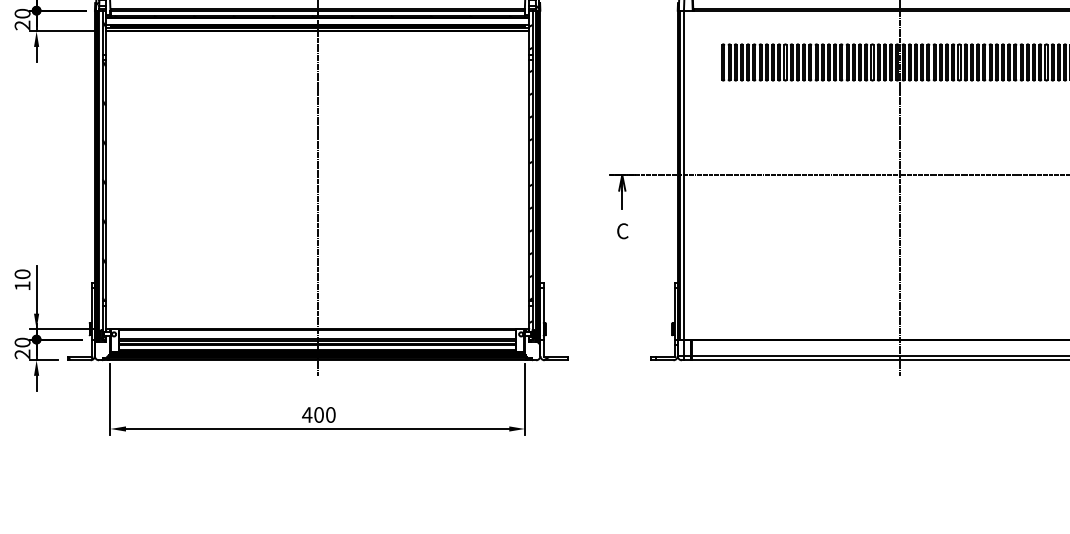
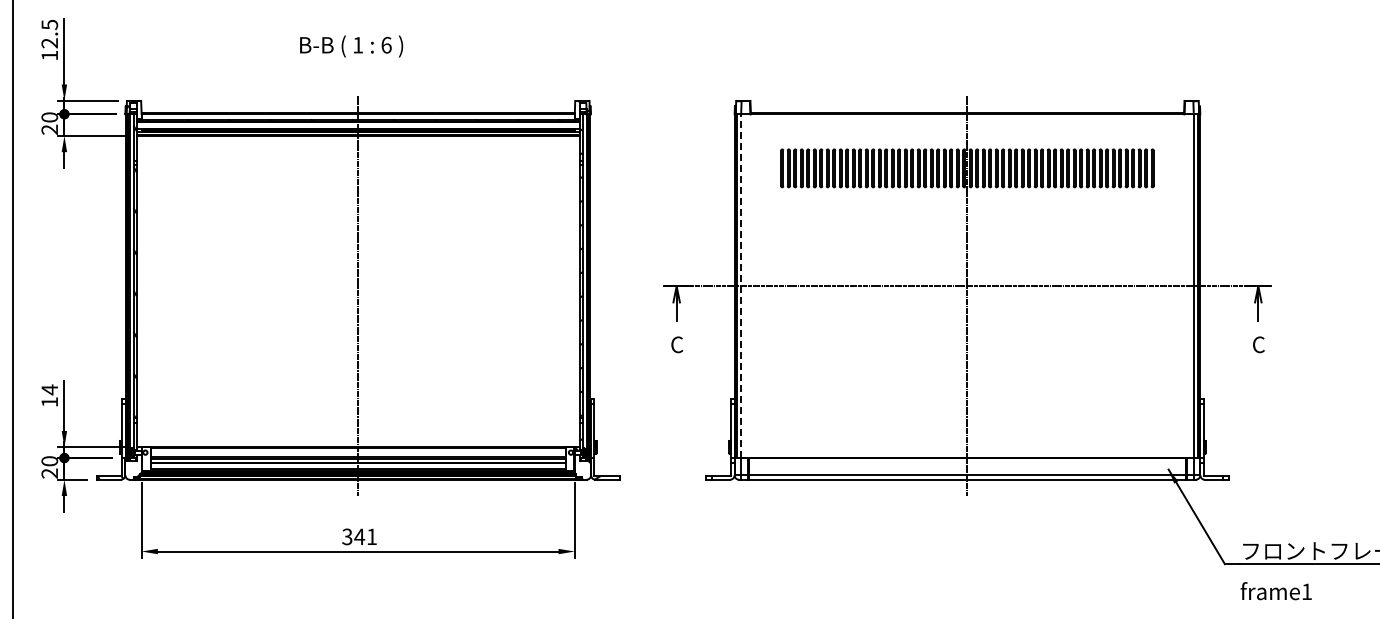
line: (684, 175) -> (741, 286), solid -> dashed
text: (22, 273) -> (49, 389), 10 -> 14
text: (318, 414) -> (359, 536), 400 -> 341

